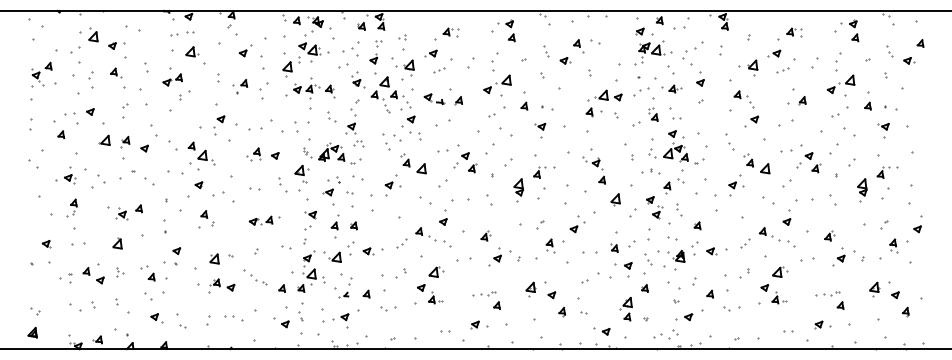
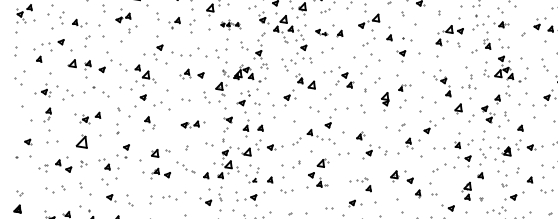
part: (116, 72) -> (77, 22), moved
part: (700, 78) -> (537, 23), moved
part: (314, 88) -> (230, 24), size x0.6
part: (434, 98) -> (321, 31), size x0.7
part: (650, 171) -> (468, 87), moved
part: (544, 172) -> (404, 87), size x0.7
part: (357, 177) -> (263, 91), size x1.6
part: (117, 243) -> (81, 141), size x1.6

